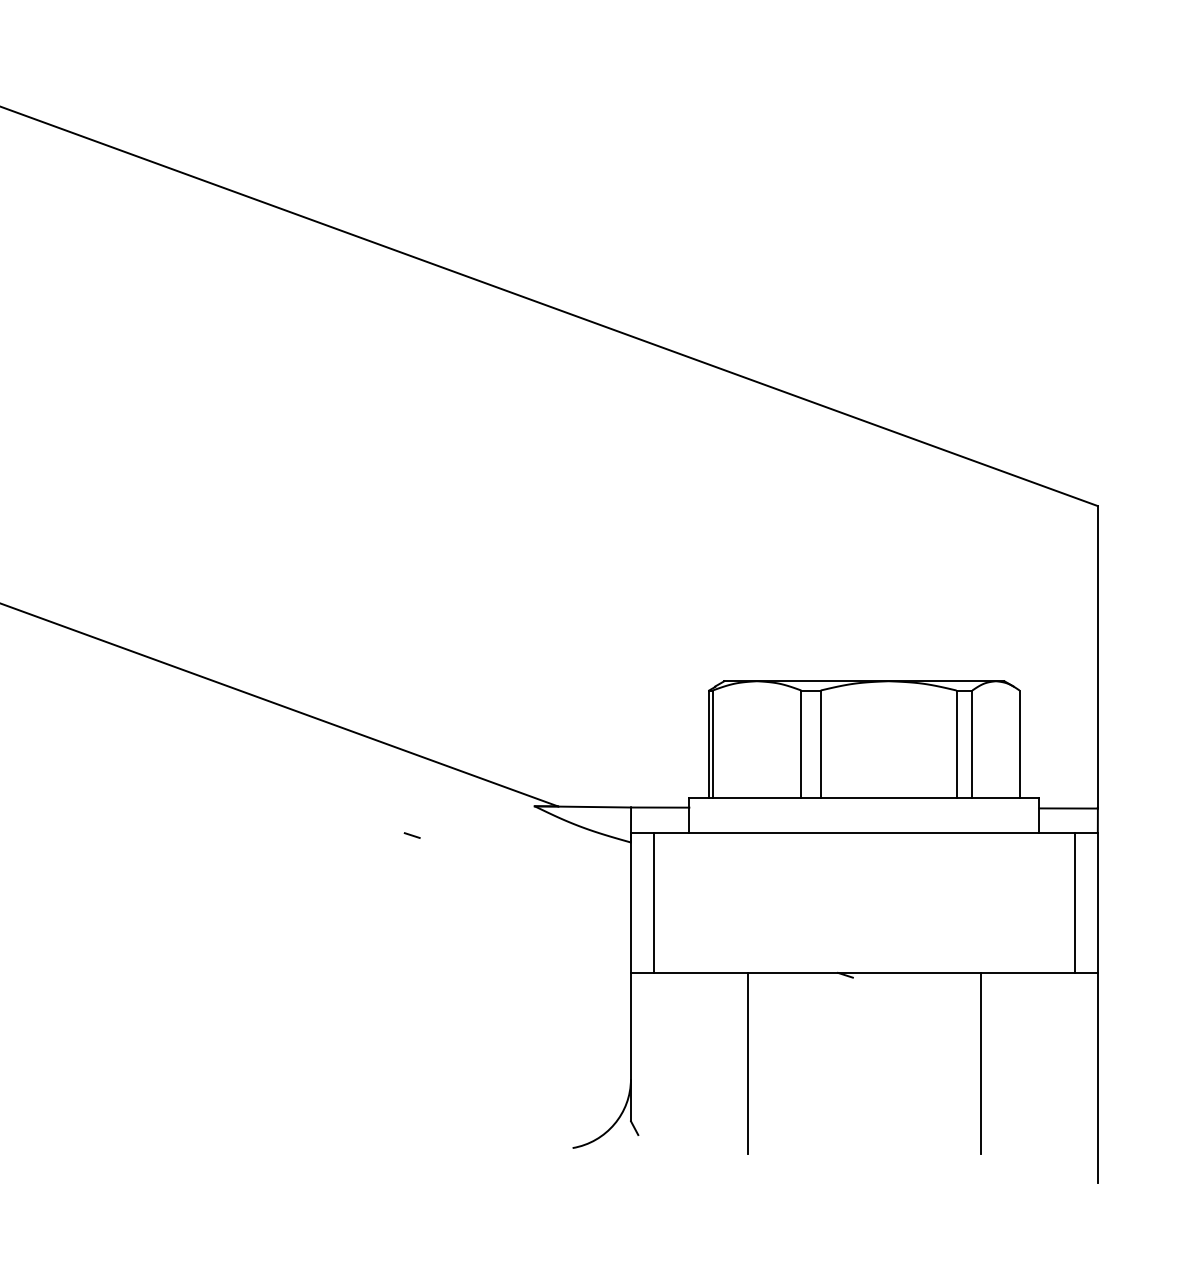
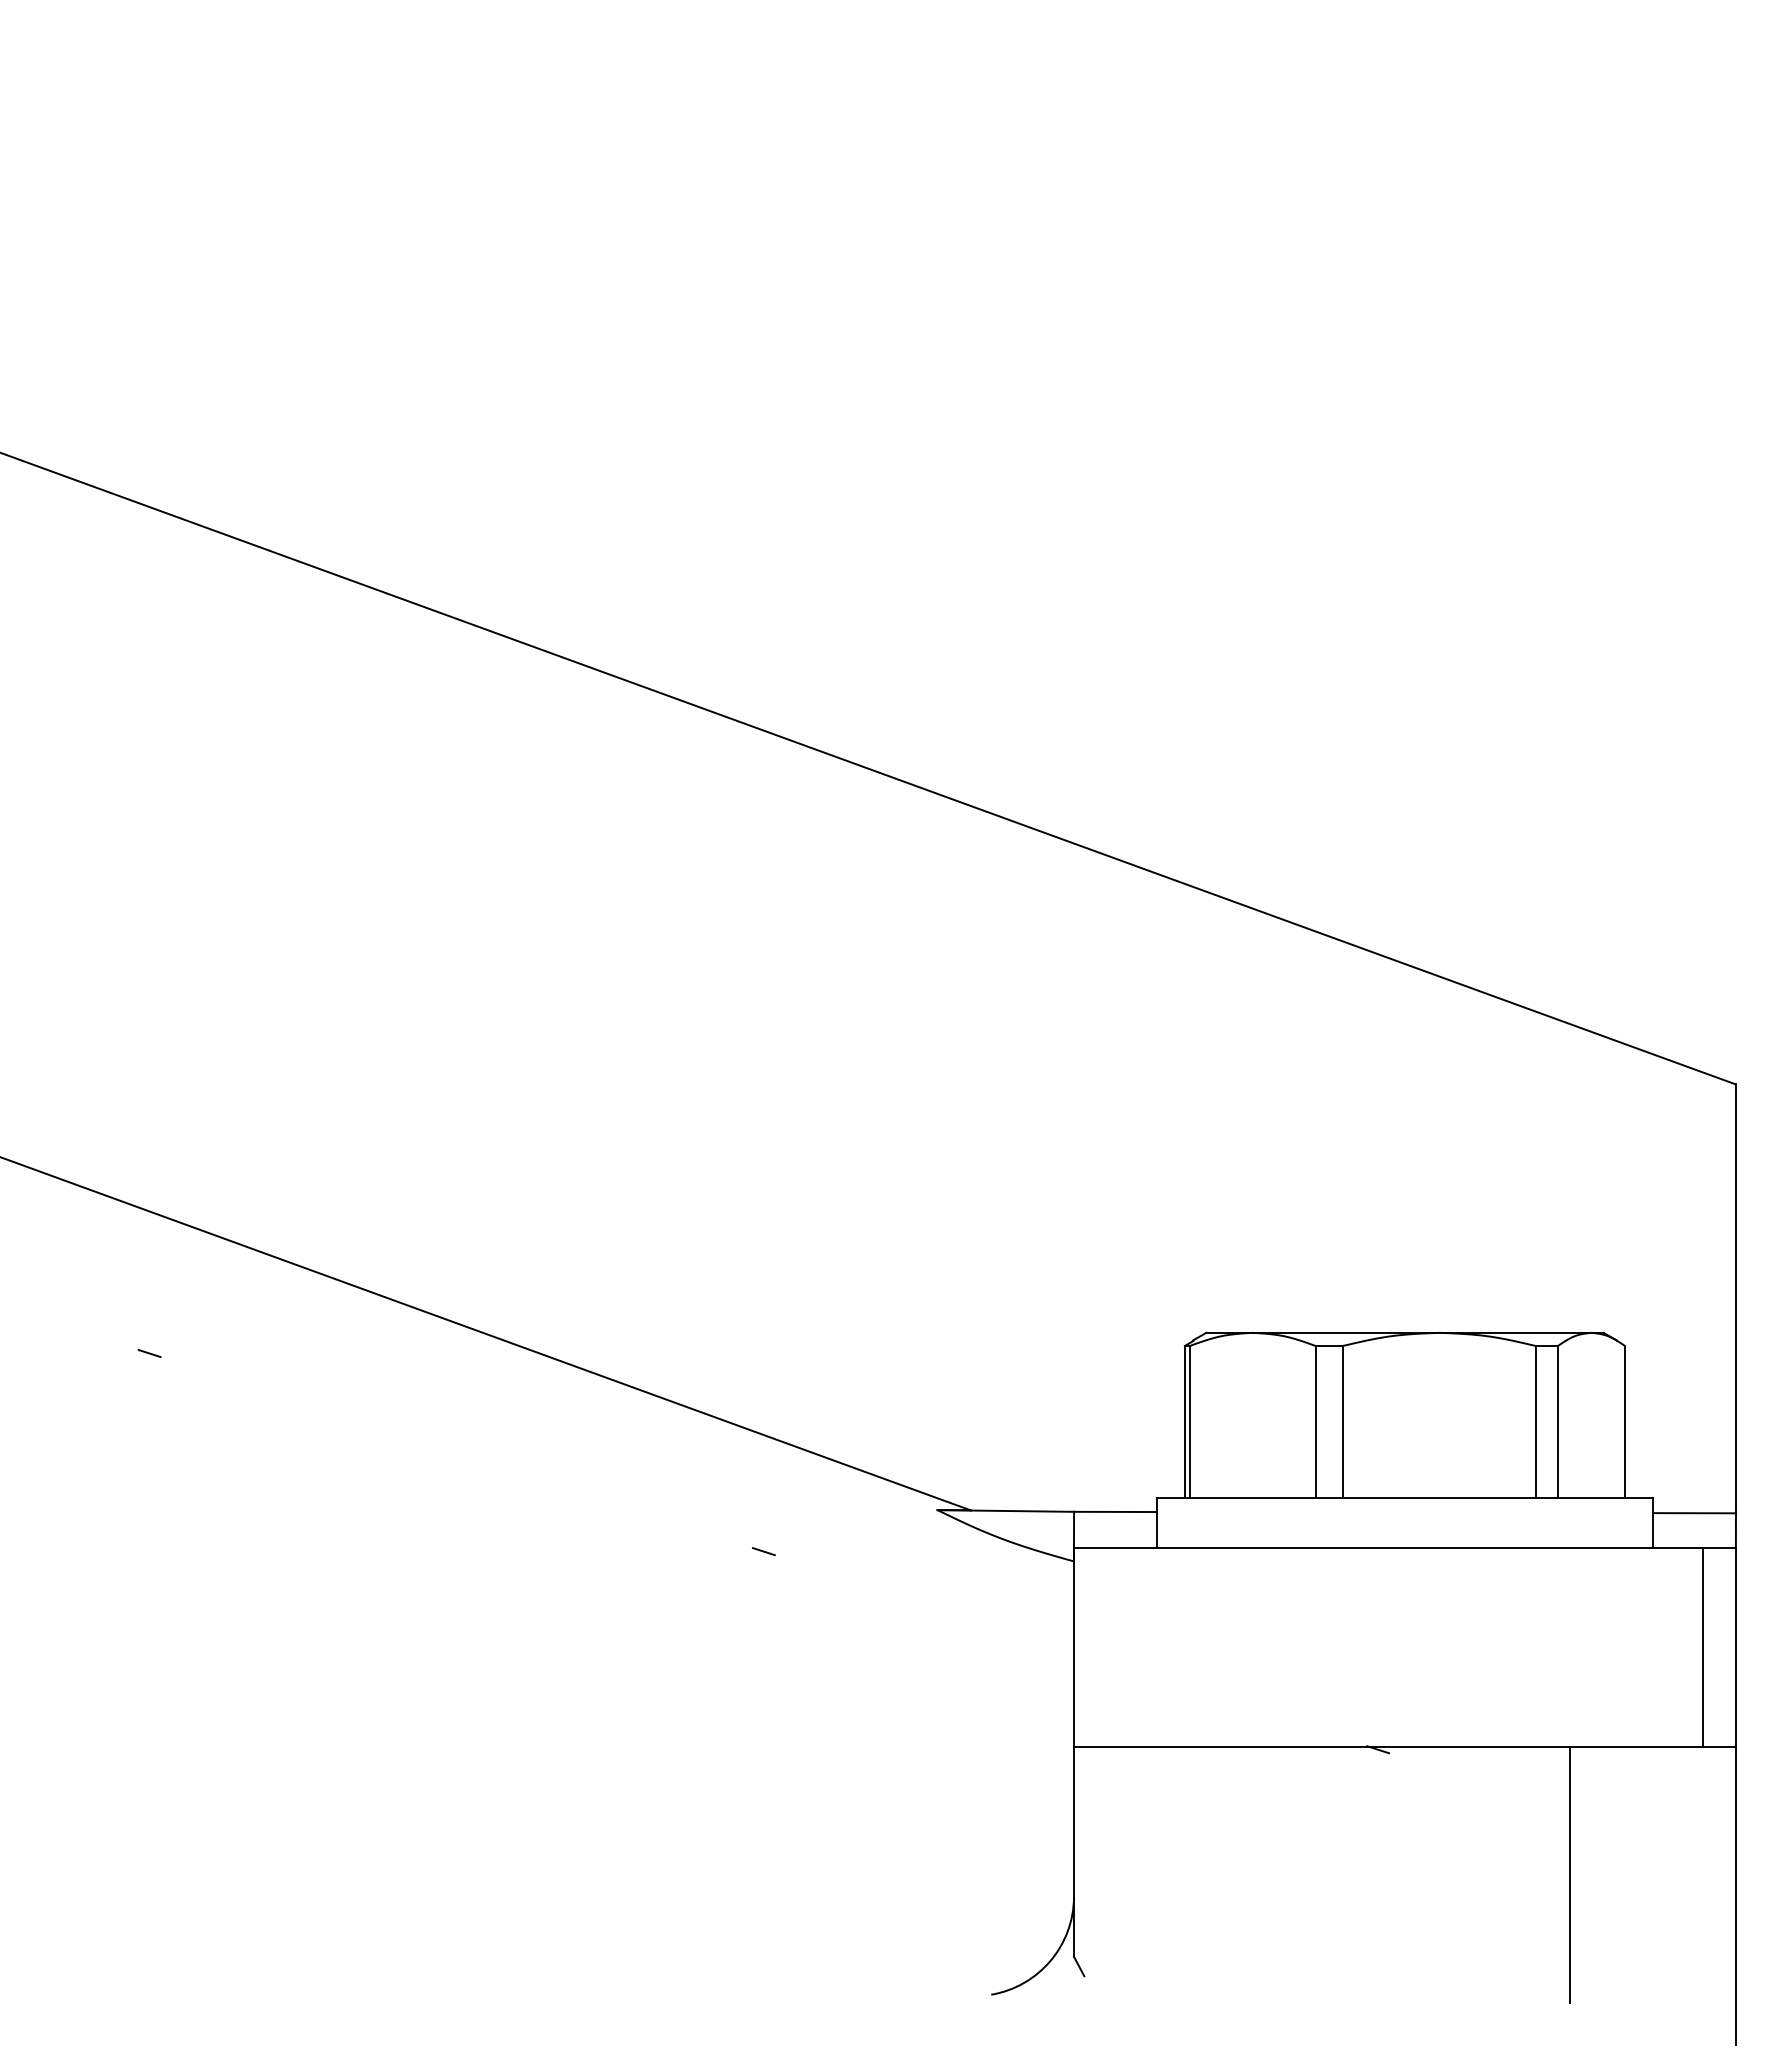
line: (654, 902) -> (1107, 1646), removed
line: (747, 1063) -> (1239, 1874), removed

